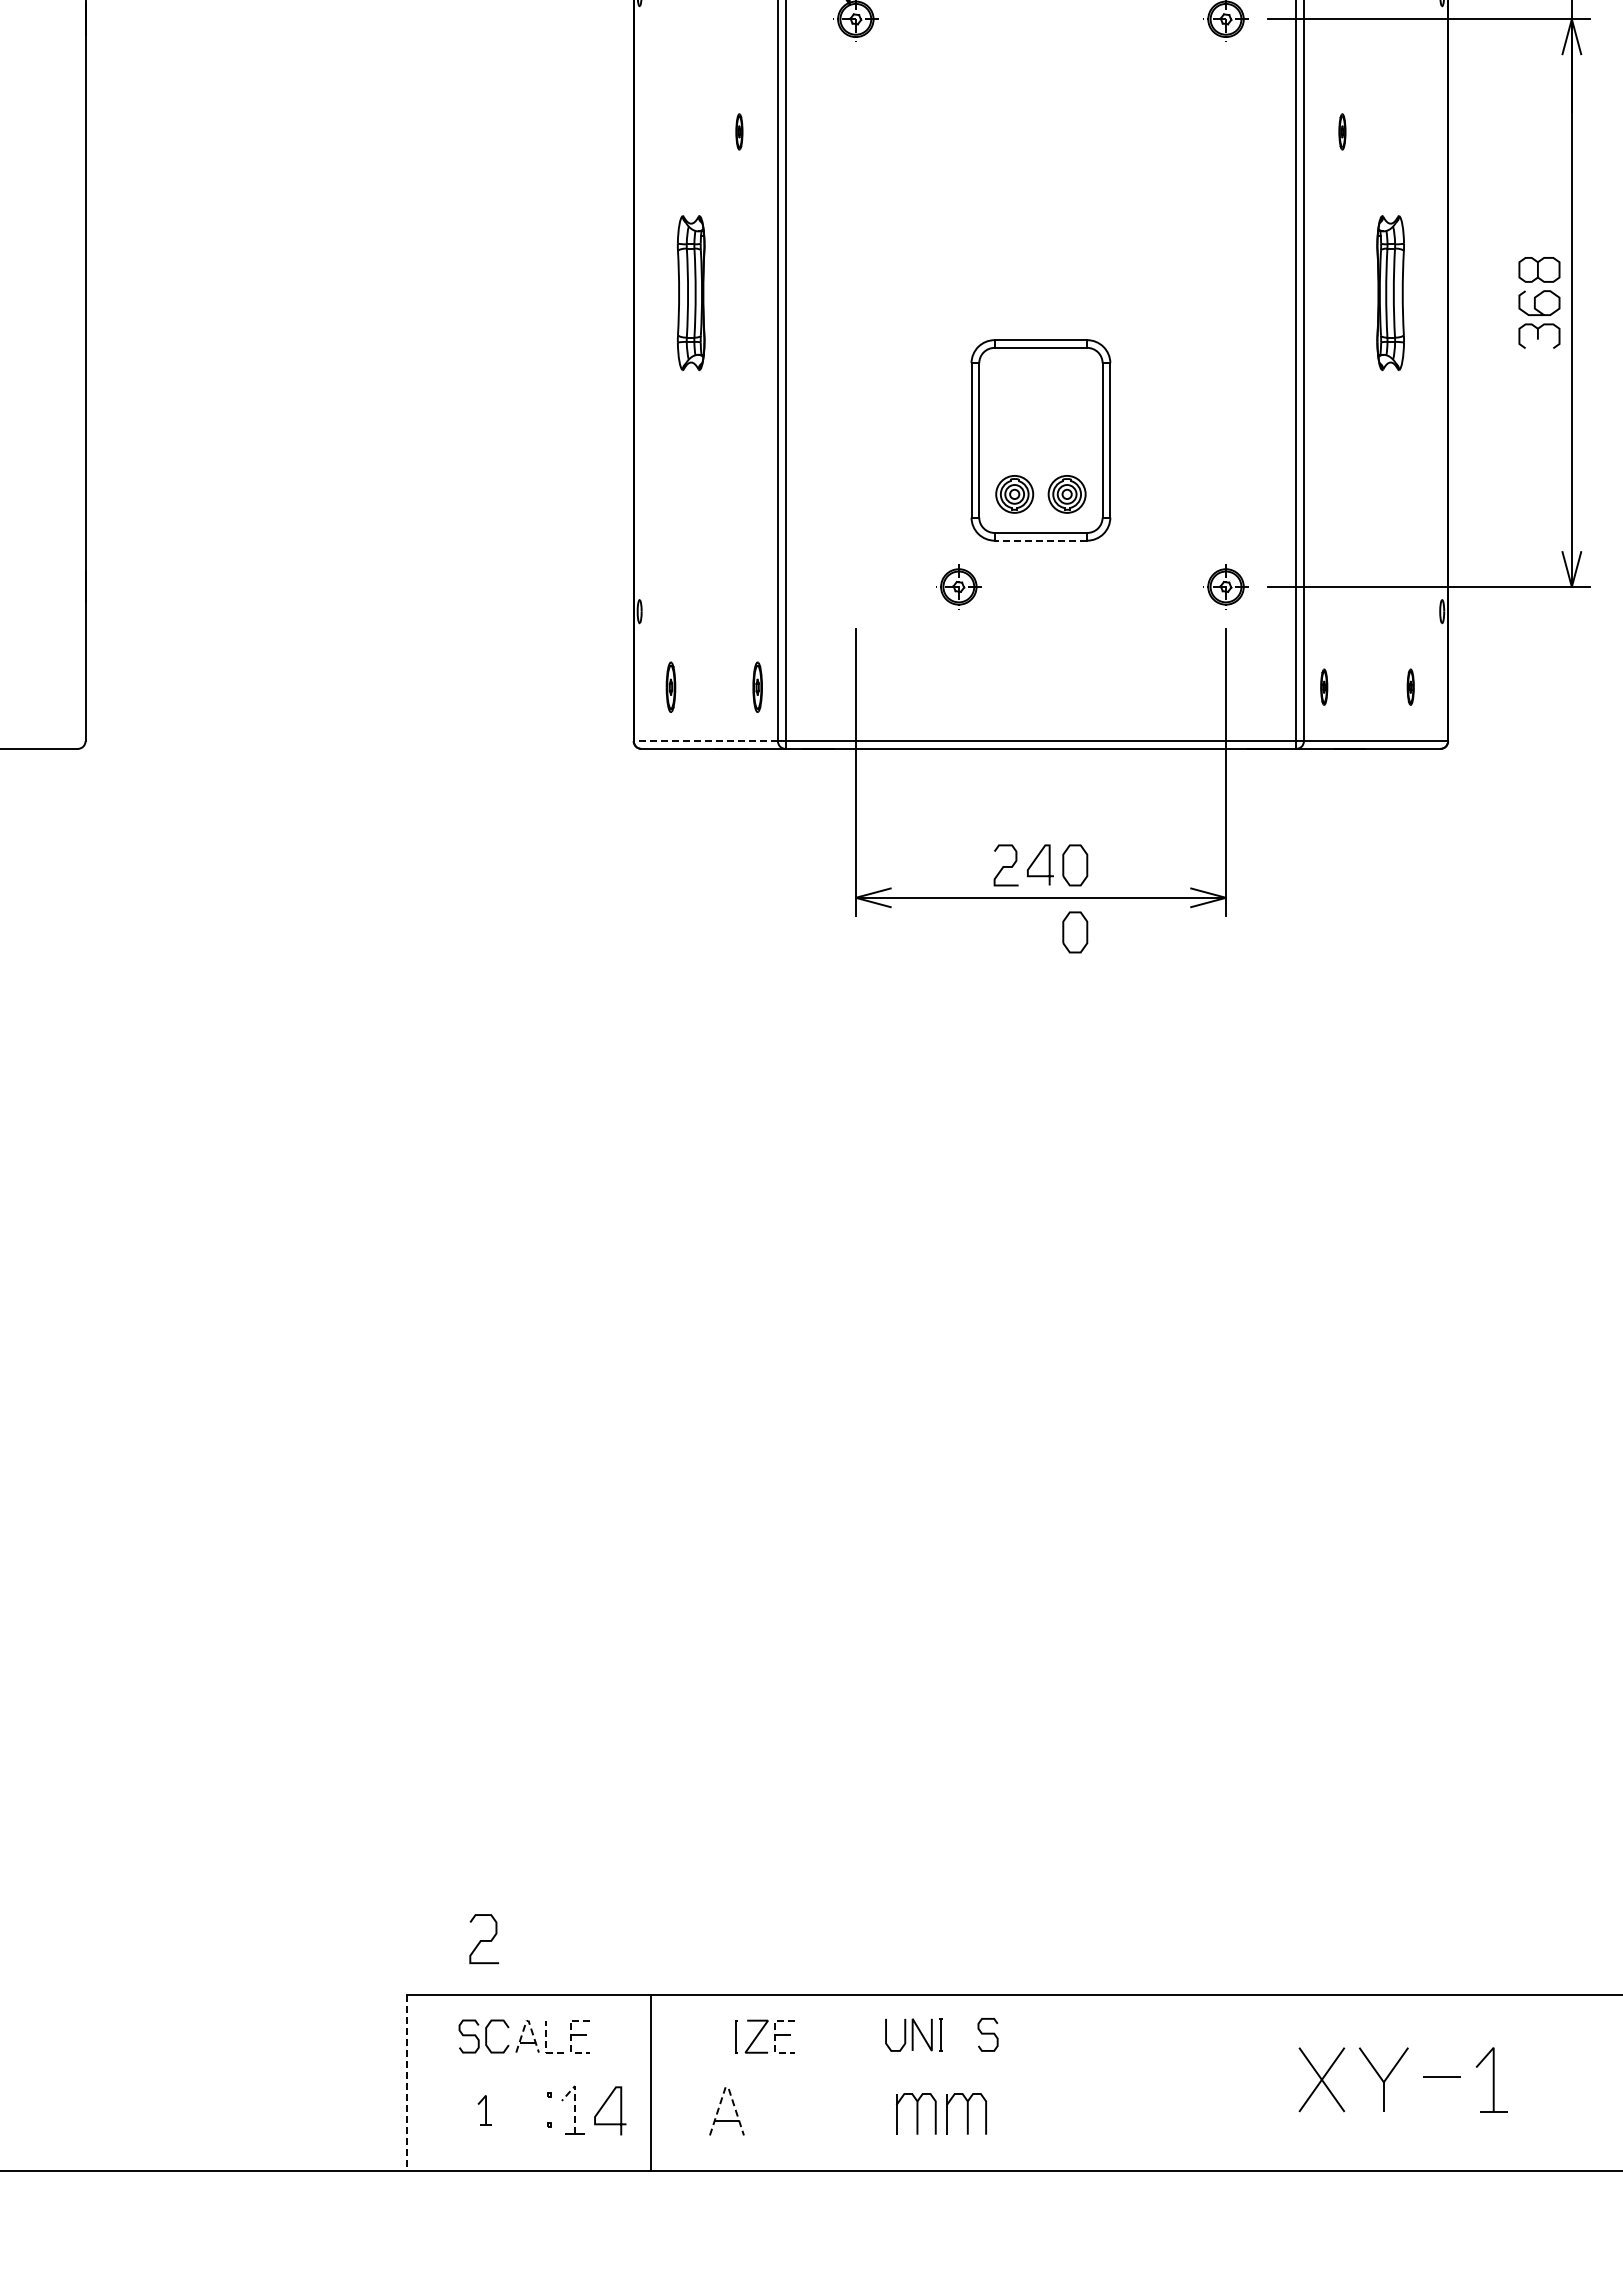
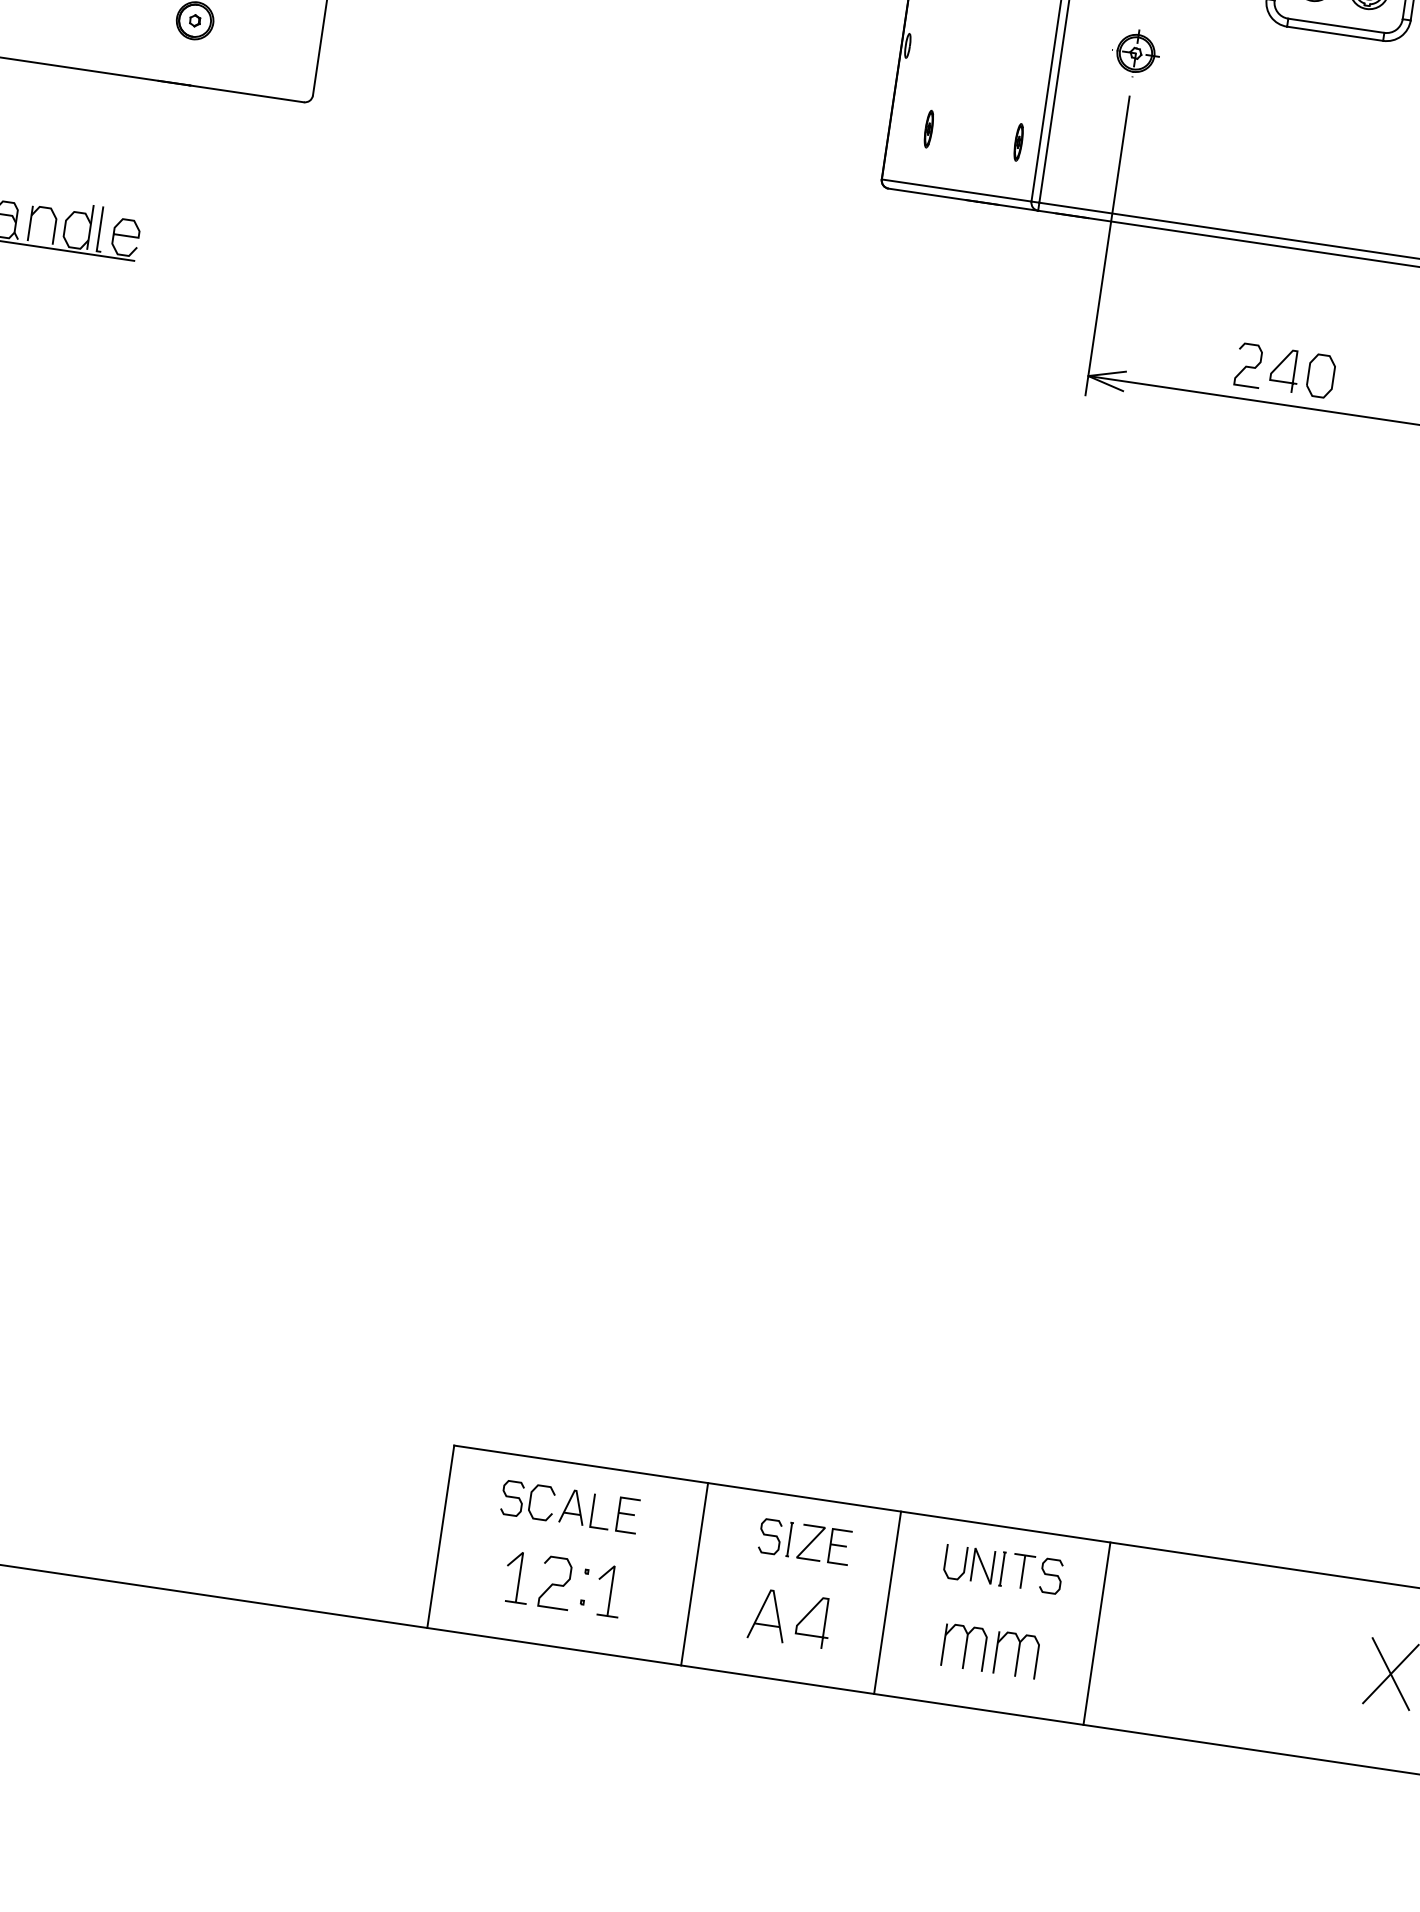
line: (1040, 540) -> (1334, 33), dashed -> solid
part: (958, 586) -> (1135, 52), moved
part: (671, 686) -> (929, 128), size x0.71
part: (757, 686) -> (1018, 141), size x0.71
line: (705, 741) -> (956, 190), dashed -> solid
part: (1075, 932) -> (1310, 445), removed
curve: (483, 1940) -> (555, 1584), moved
line: (527, 2020) -> (575, 1490), dashed -> solid
part: (960, 2034) -> (1022, 1571), added
curve: (717, 2036) -> (770, 1536), added
line: (571, 2037) -> (618, 1515), dashed -> solid
line: (775, 2037) -> (830, 1546), dashed -> solid
line: (546, 2045) -> (591, 1519), dashed -> solid
line: (406, 2082) -> (440, 1536), dashed -> solid
line: (837, 2082) -> (887, 1602), added
line: (1039, 2082) -> (1097, 1633), added
line: (727, 2087) -> (772, 1590), dashed -> solid
line: (575, 2099) -> (613, 1580), dashed -> solid
curve: (604, 2105) -> (808, 1615), moved
part: (484, 2109) -> (517, 1576), size x1.67

